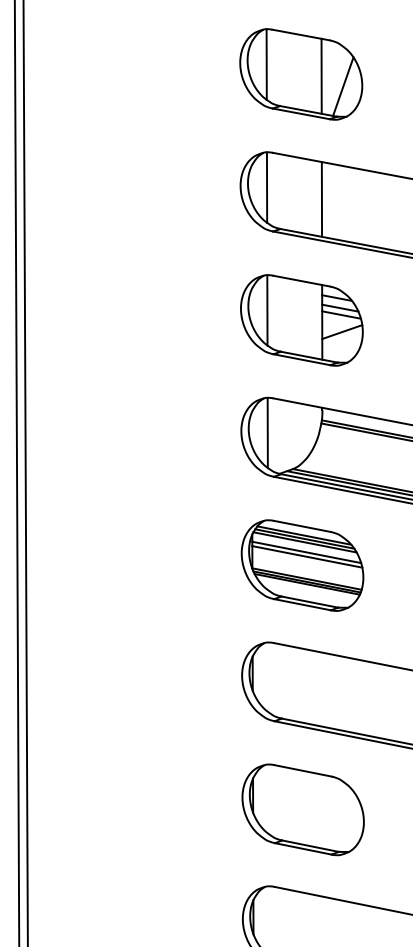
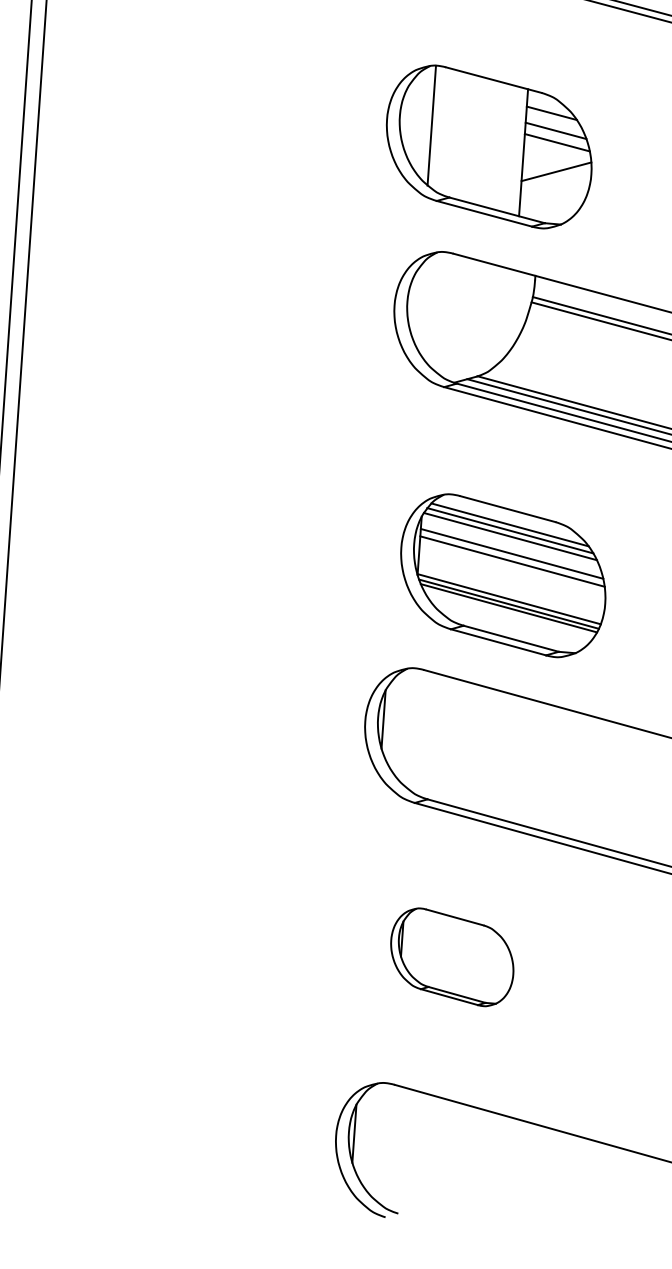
part: (301, 320) -> (488, 147), moved
line: (267, 432) -> (438, 310), removed
part: (302, 565) -> (503, 575), moved
part: (302, 809) -> (451, 956), size x0.6

